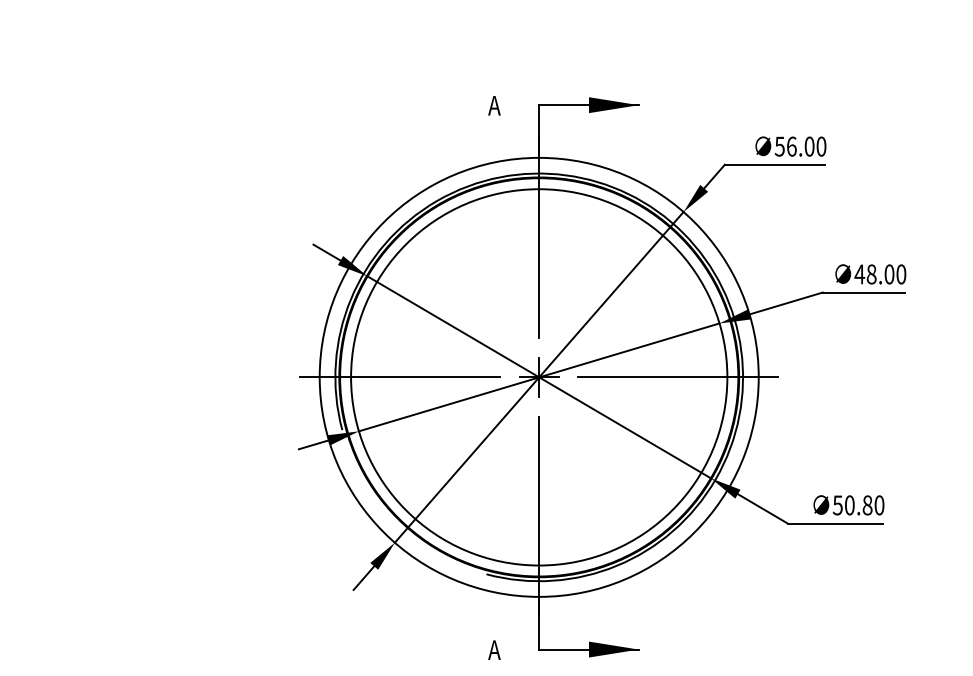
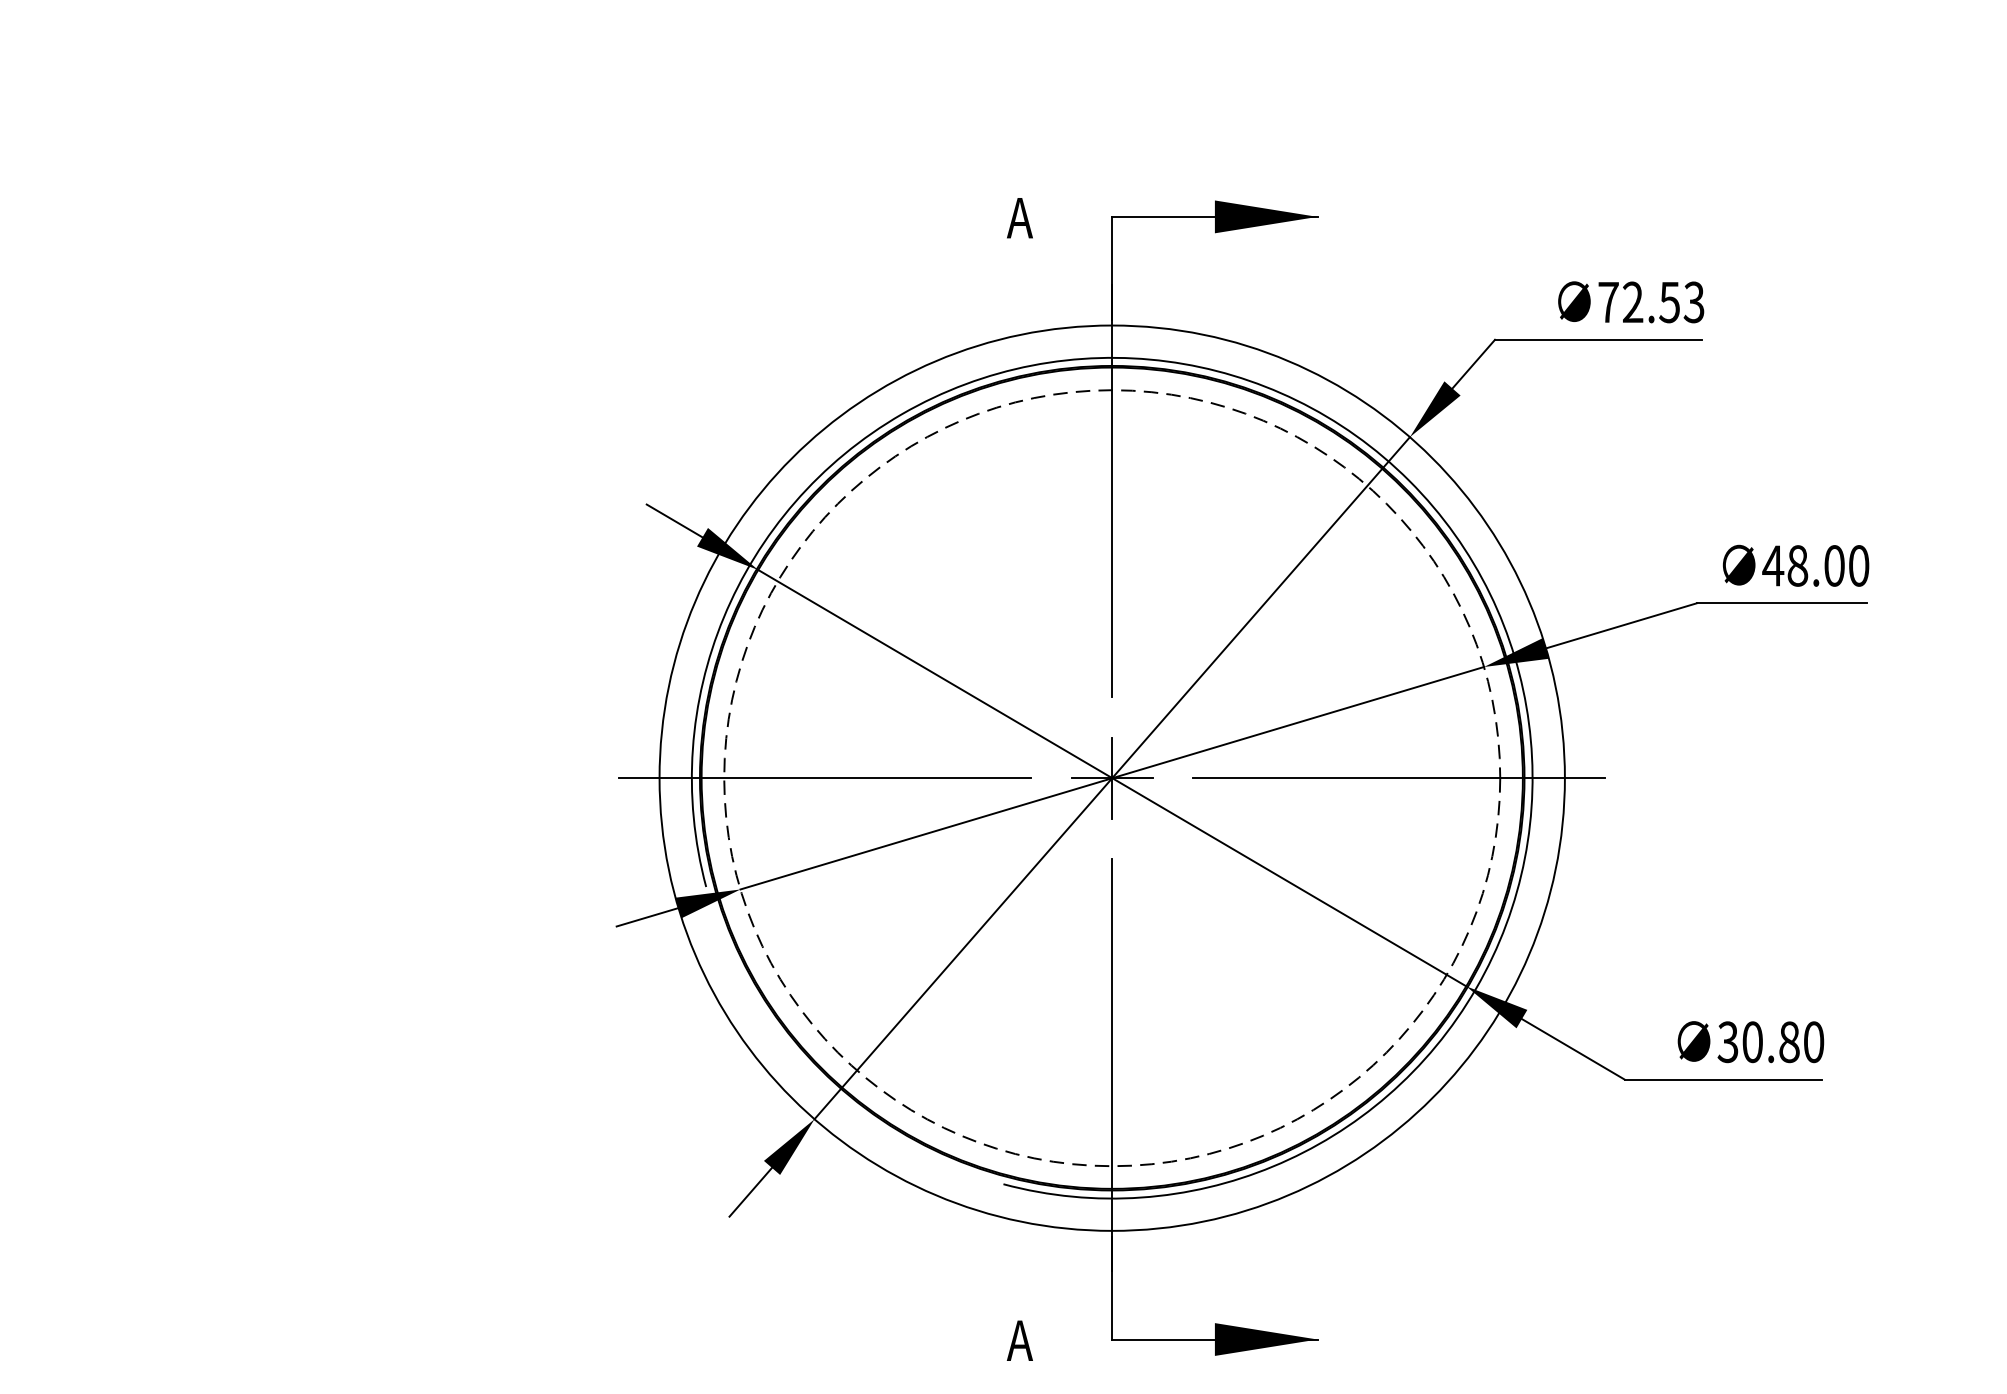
text: (800, 146) -> (1651, 302), 56.00 -> 72.53
circle: (539, 377) -> (1112, 778), solid -> dashed
text: (837, 504) -> (1727, 1040), 50.80 -> 30.80

